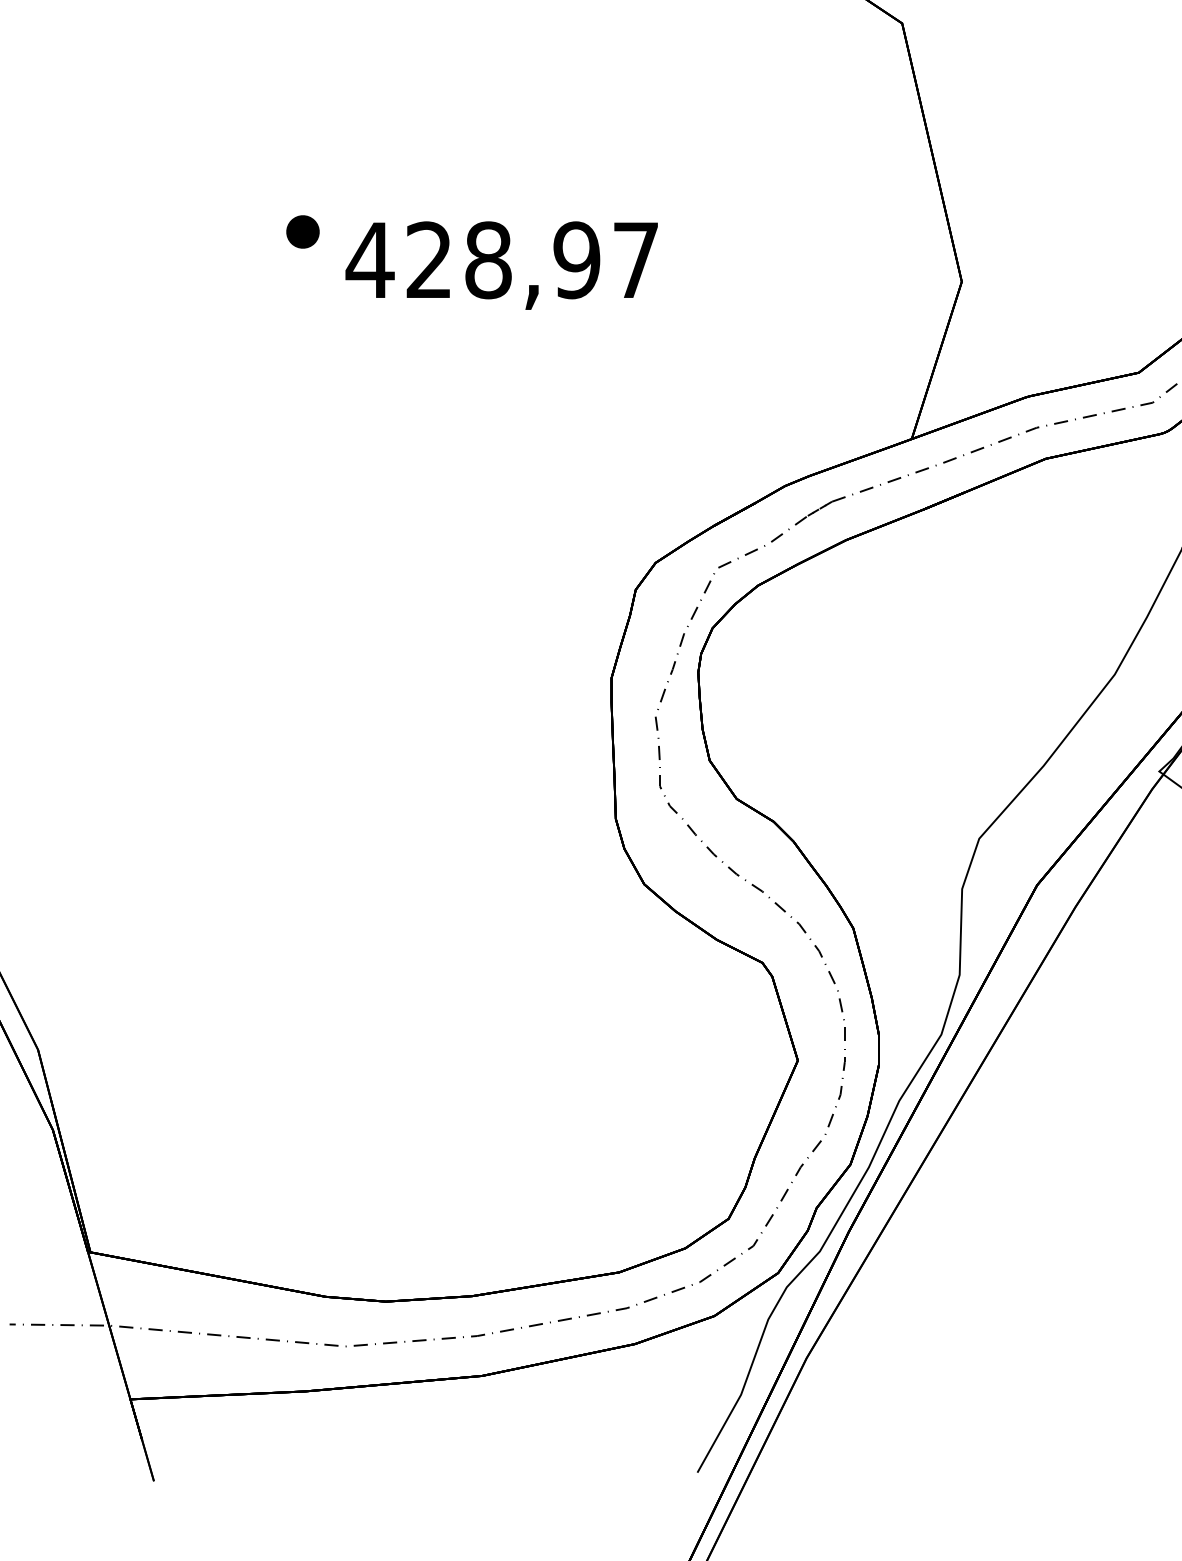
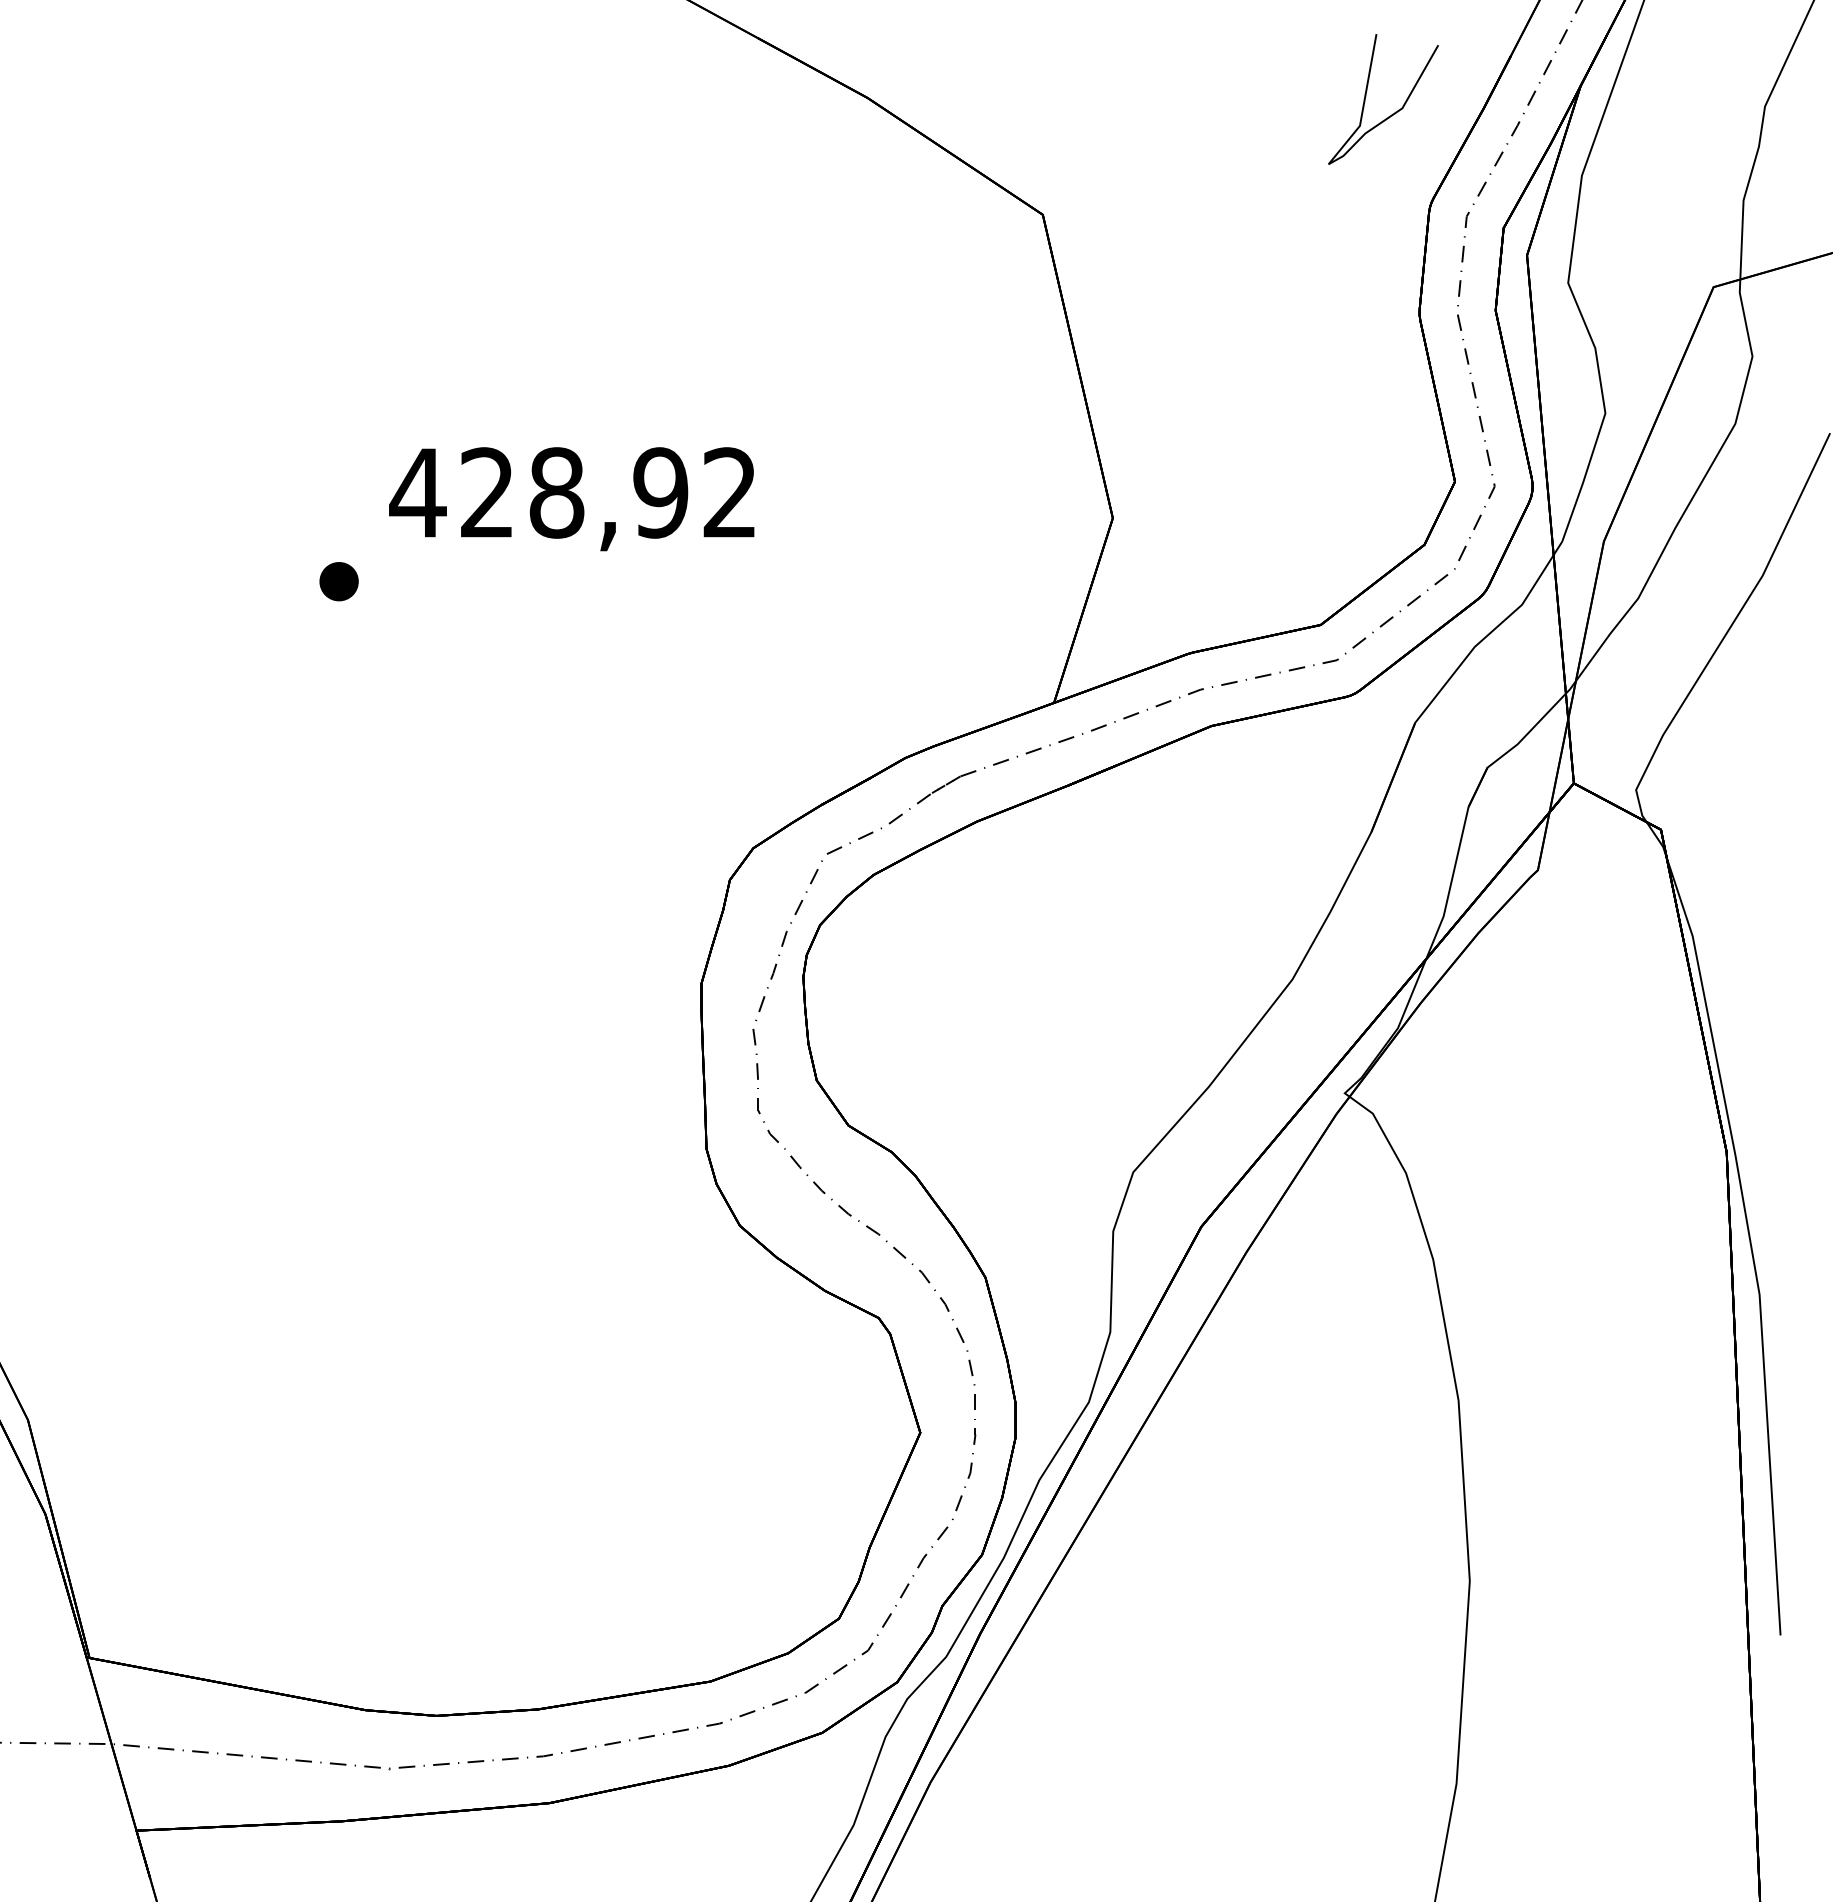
part: (302, 231) -> (338, 581), moved
text: (635, 259) -> (729, 492), 428,97 -> 428,92

